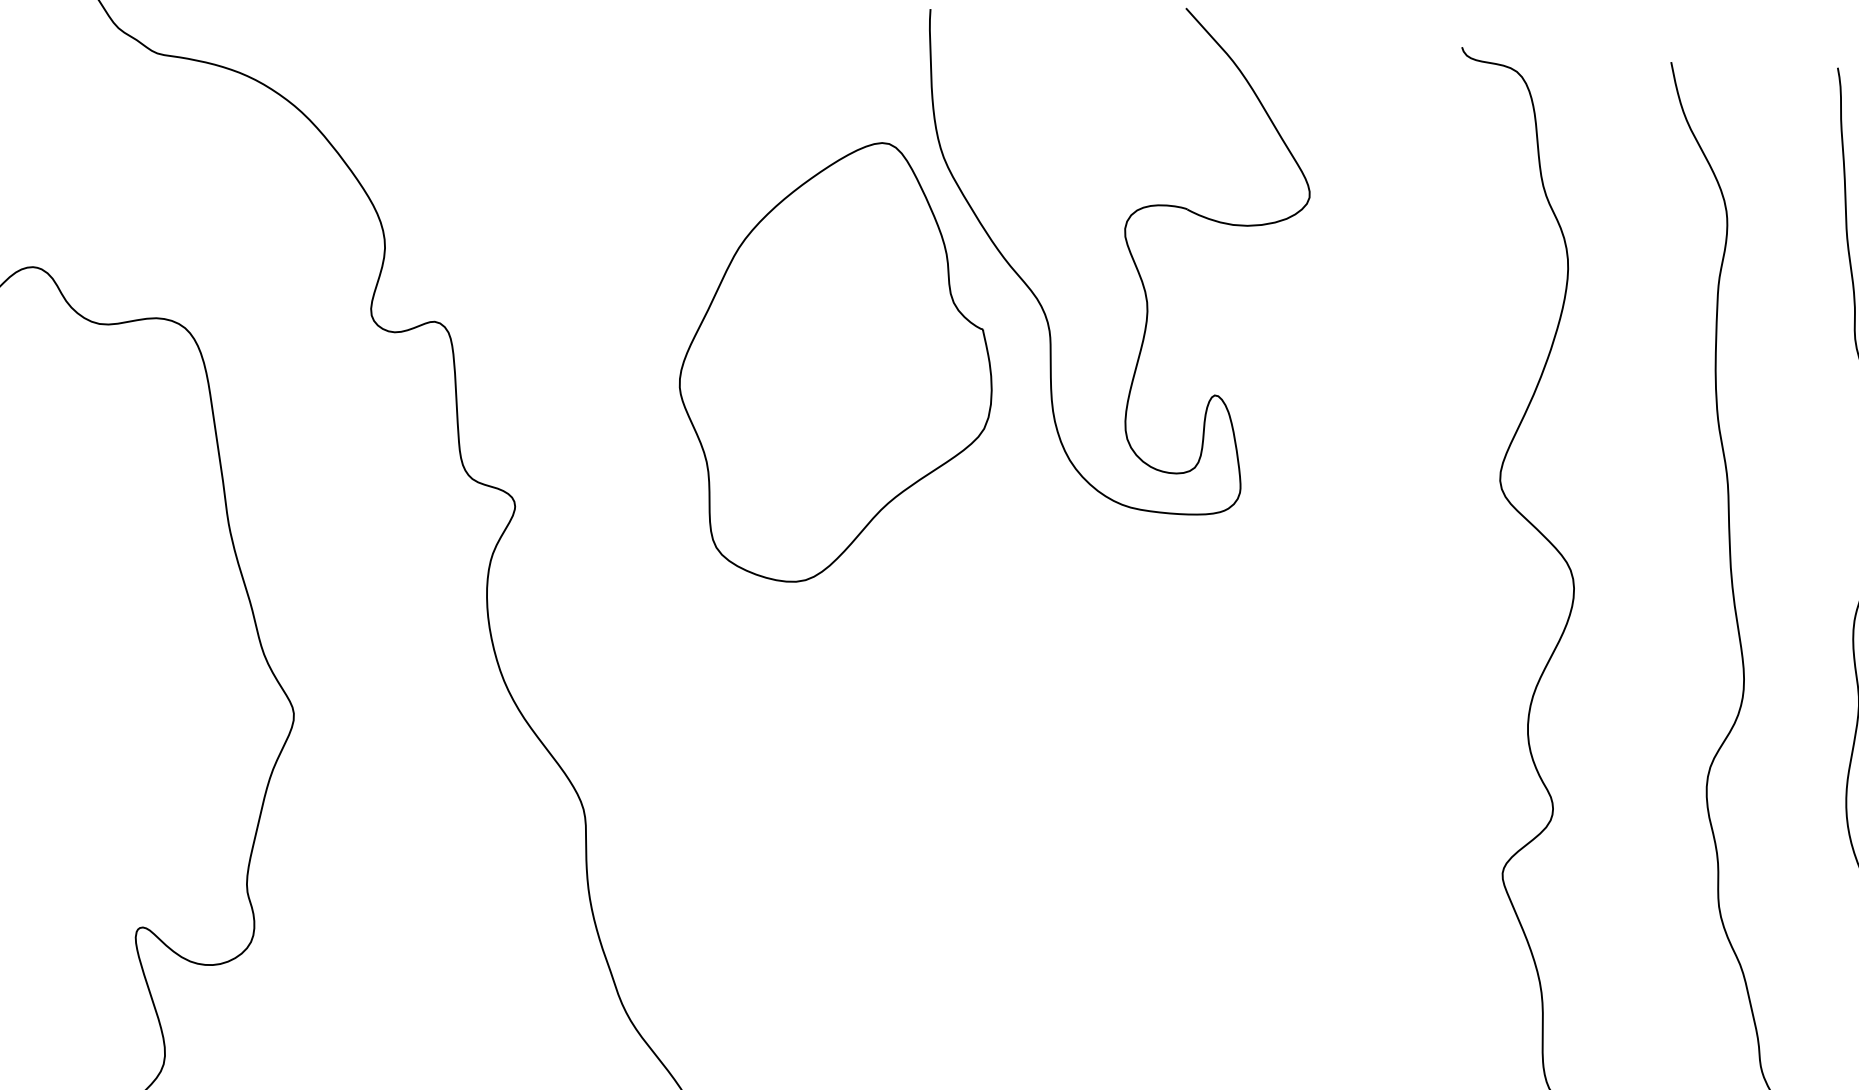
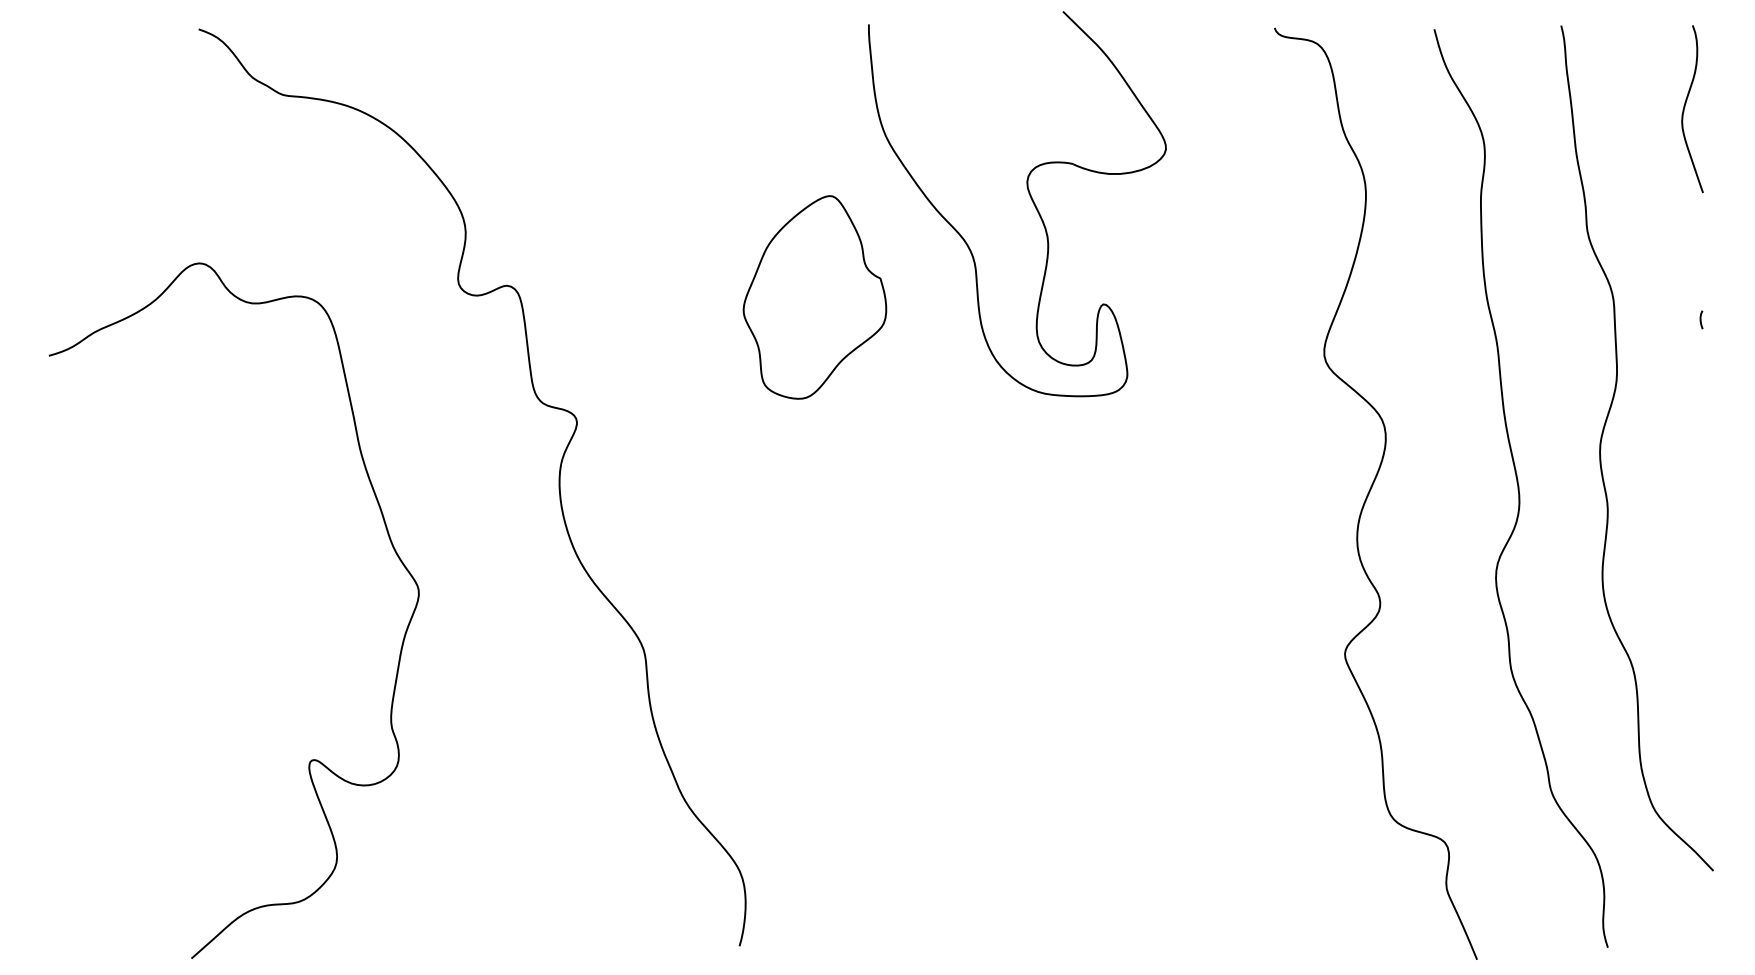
part: (836, 362) -> (814, 297), size x0.6

